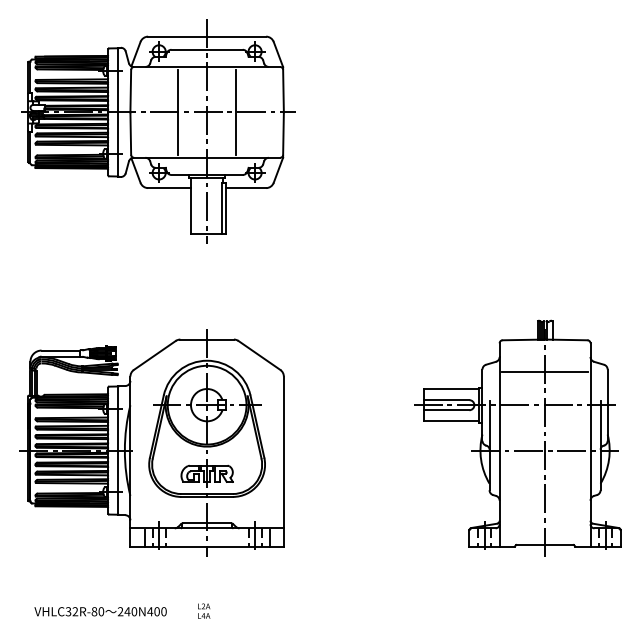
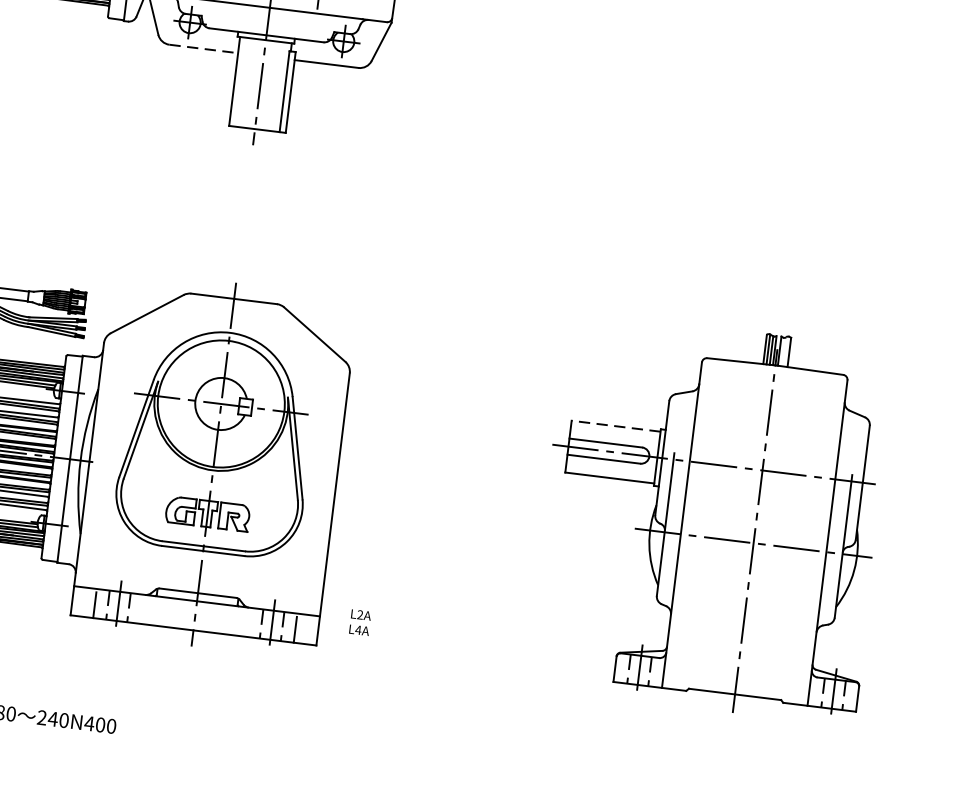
line: (170, 188) -> (205, 49), solid -> dashed
line: (544, 372) -> (768, 418), removed
line: (451, 389) -> (615, 426), solid -> dashed
text: (204, 610) -> (360, 621), moved

